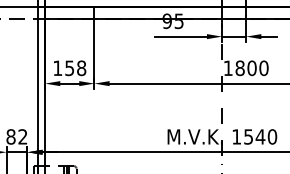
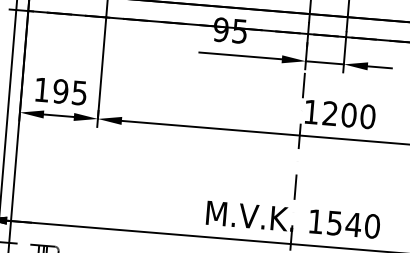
text: (75, 68) -> (69, 92), 158 -> 195
text: (239, 68) -> (329, 113), 1800 -> 1200

